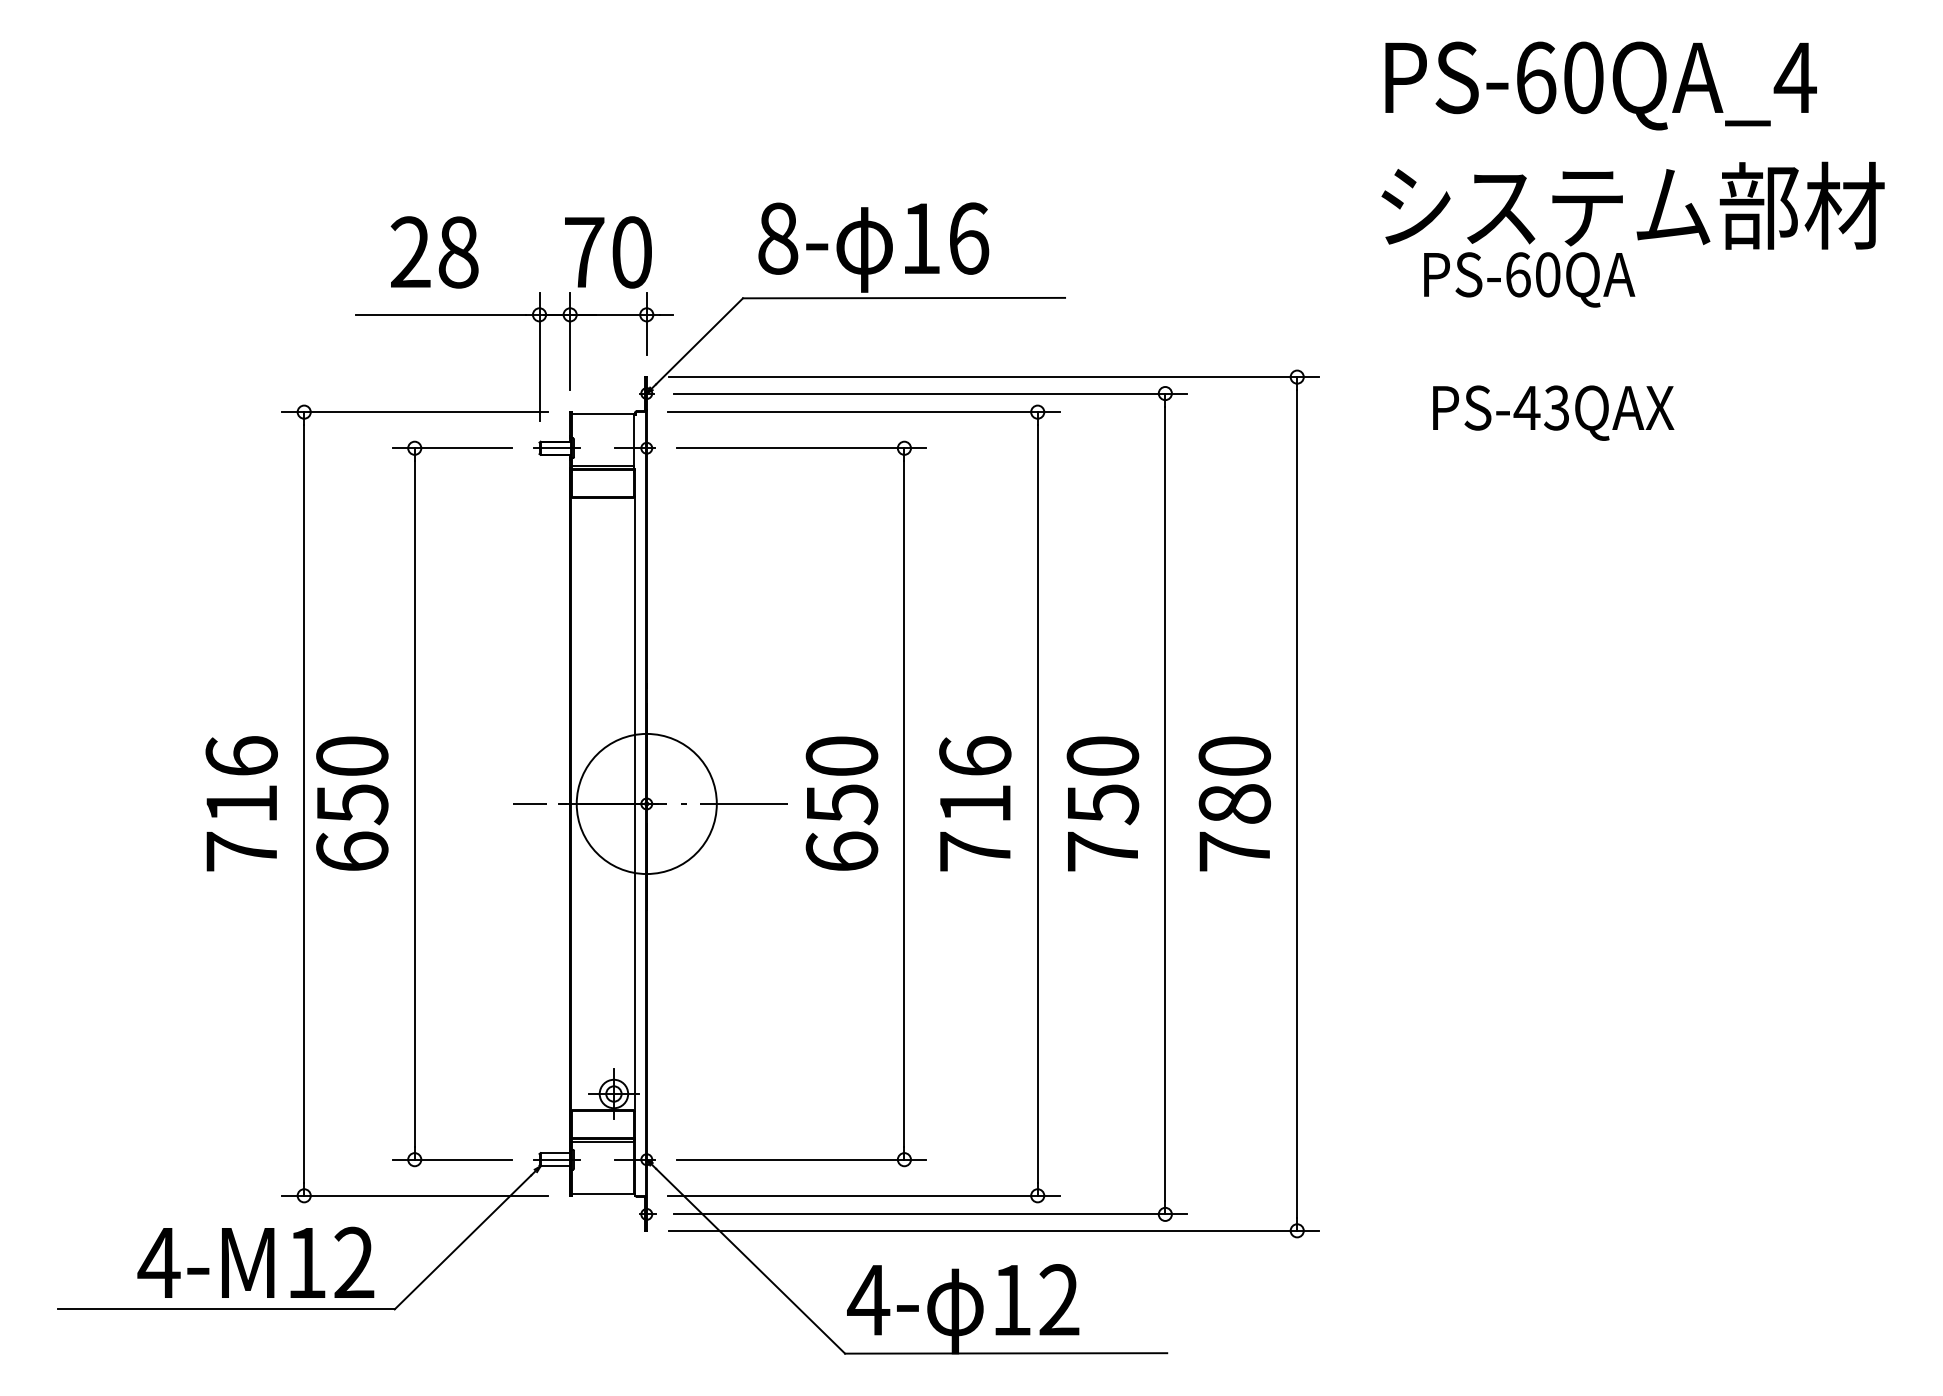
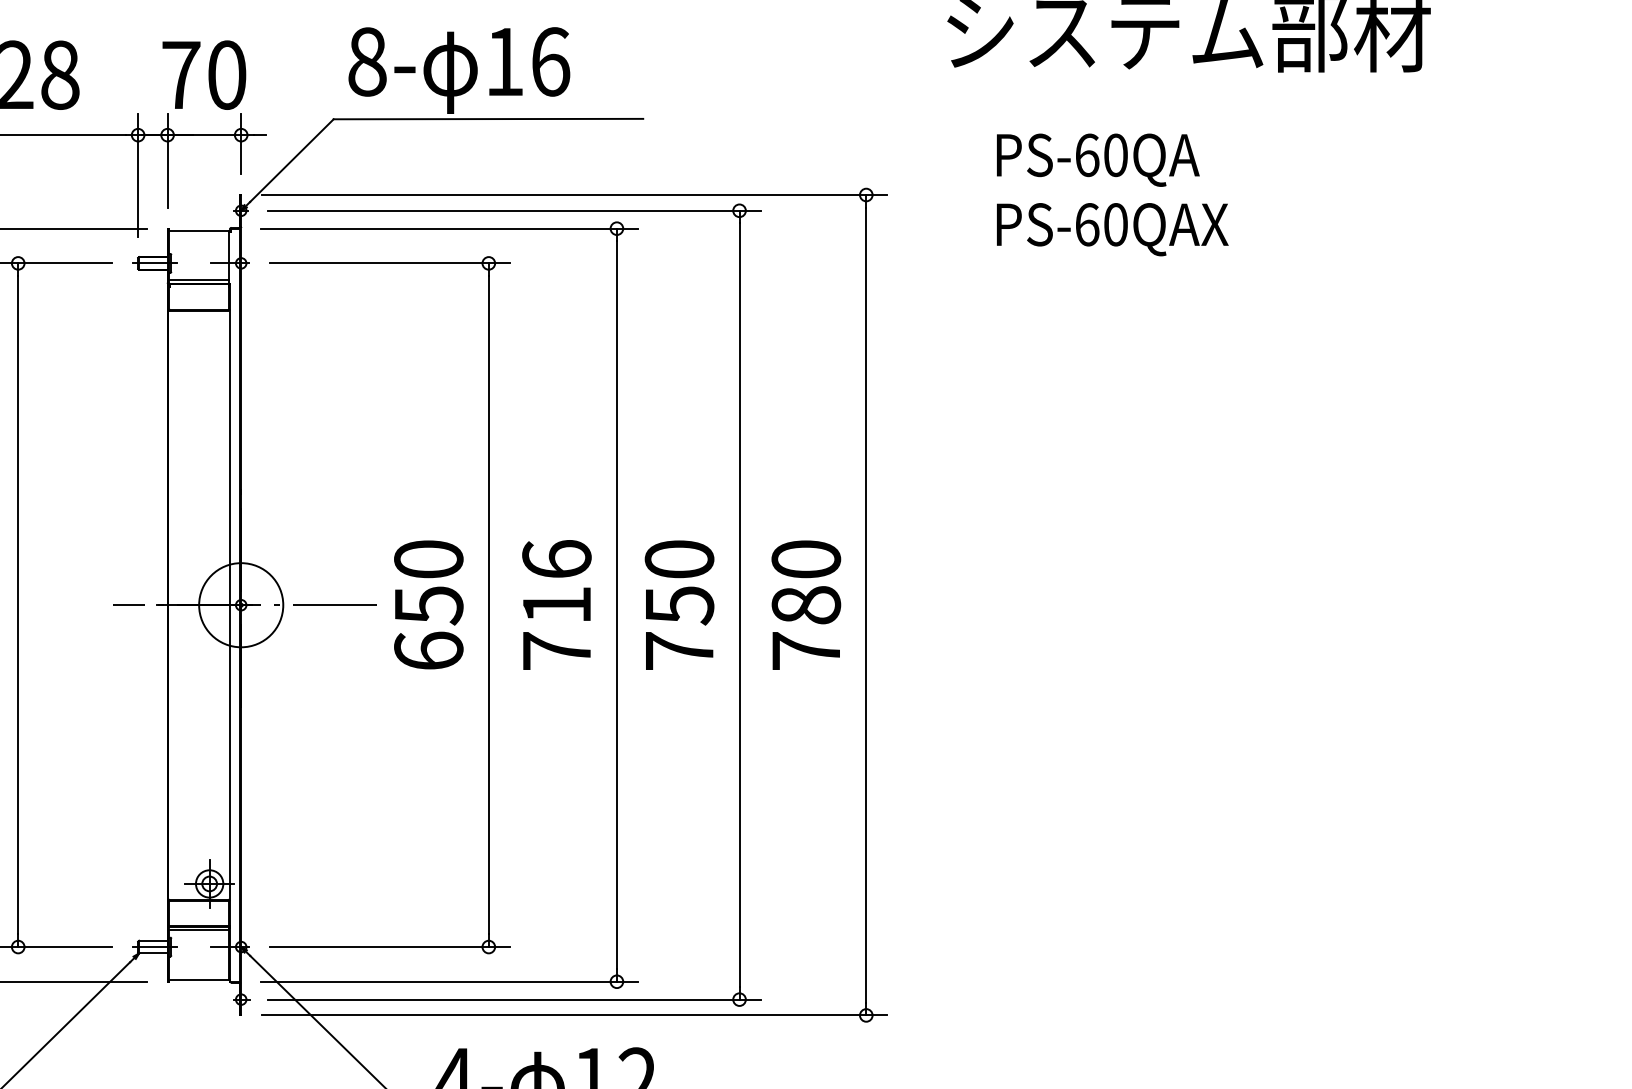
text: (1529, 279) -> (1098, 159), moved
text: (1541, 407) -> (1101, 224), PS-43QAX -> PS-60QAX
circle: (646, 803) -> (240, 604), size x0.62

